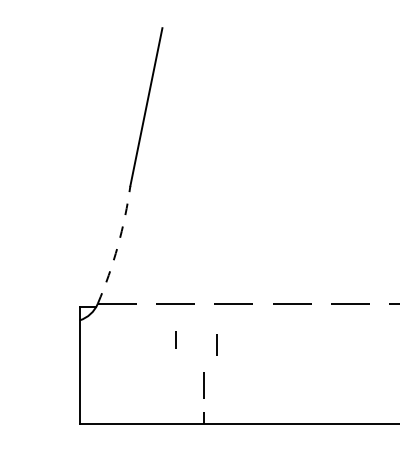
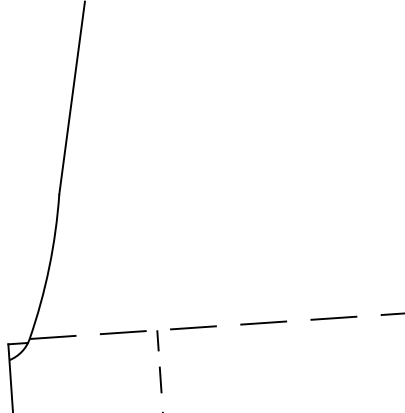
arc: (117, 246) -> (48, 268), dashed -> solid
line: (175, 339) -> (157, 340), moved
line: (216, 344) -> (160, 379), moved

